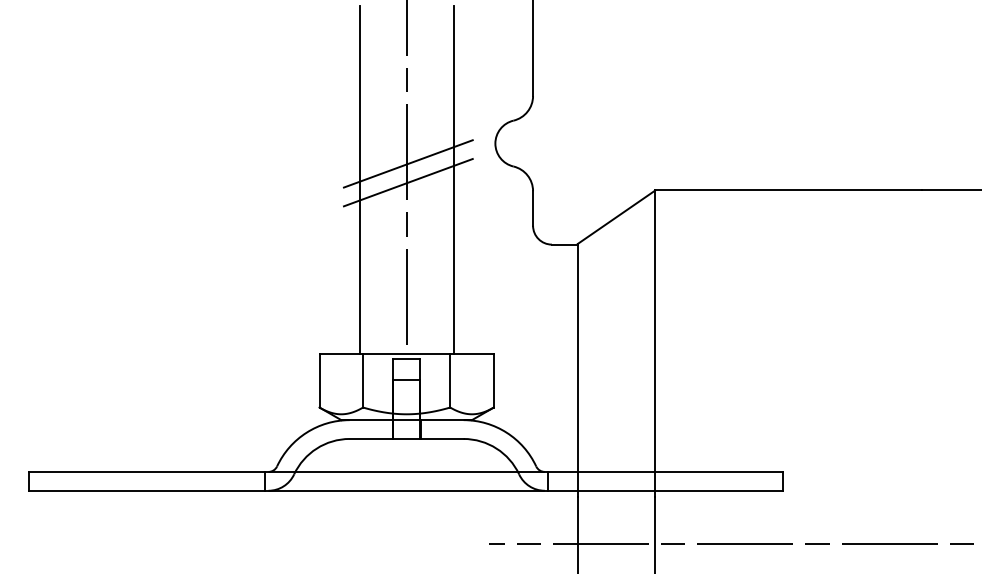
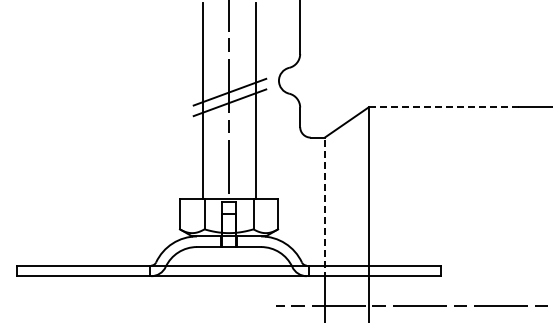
line: (787, 191) -> (443, 107), solid -> dashed
line: (578, 368) -> (325, 207), solid -> dashed

